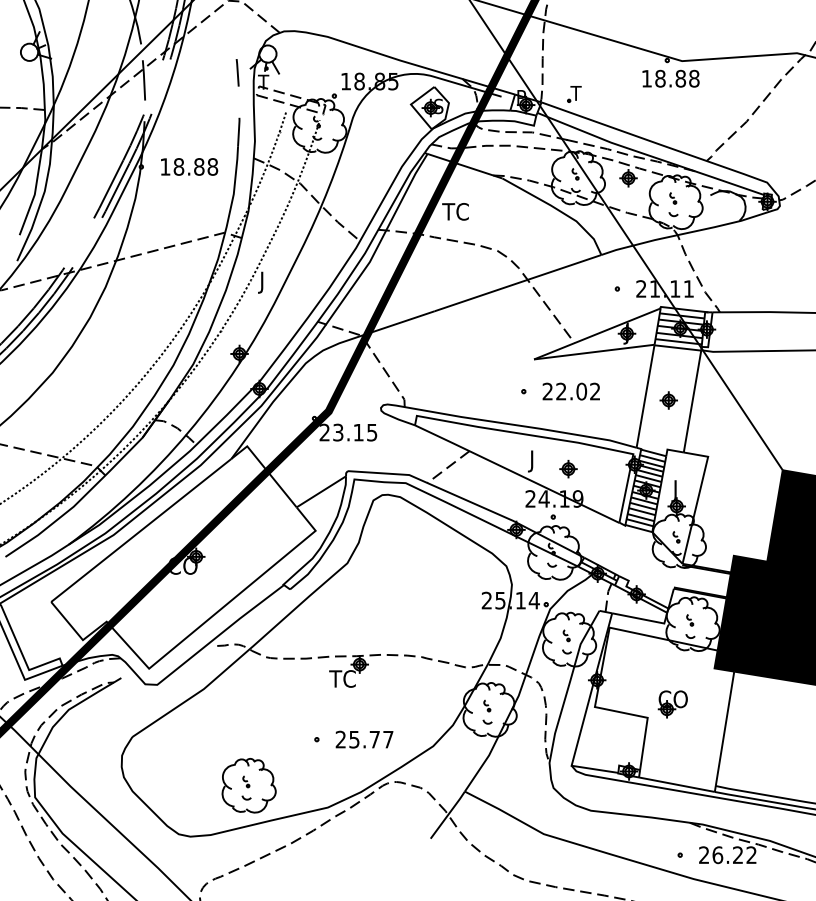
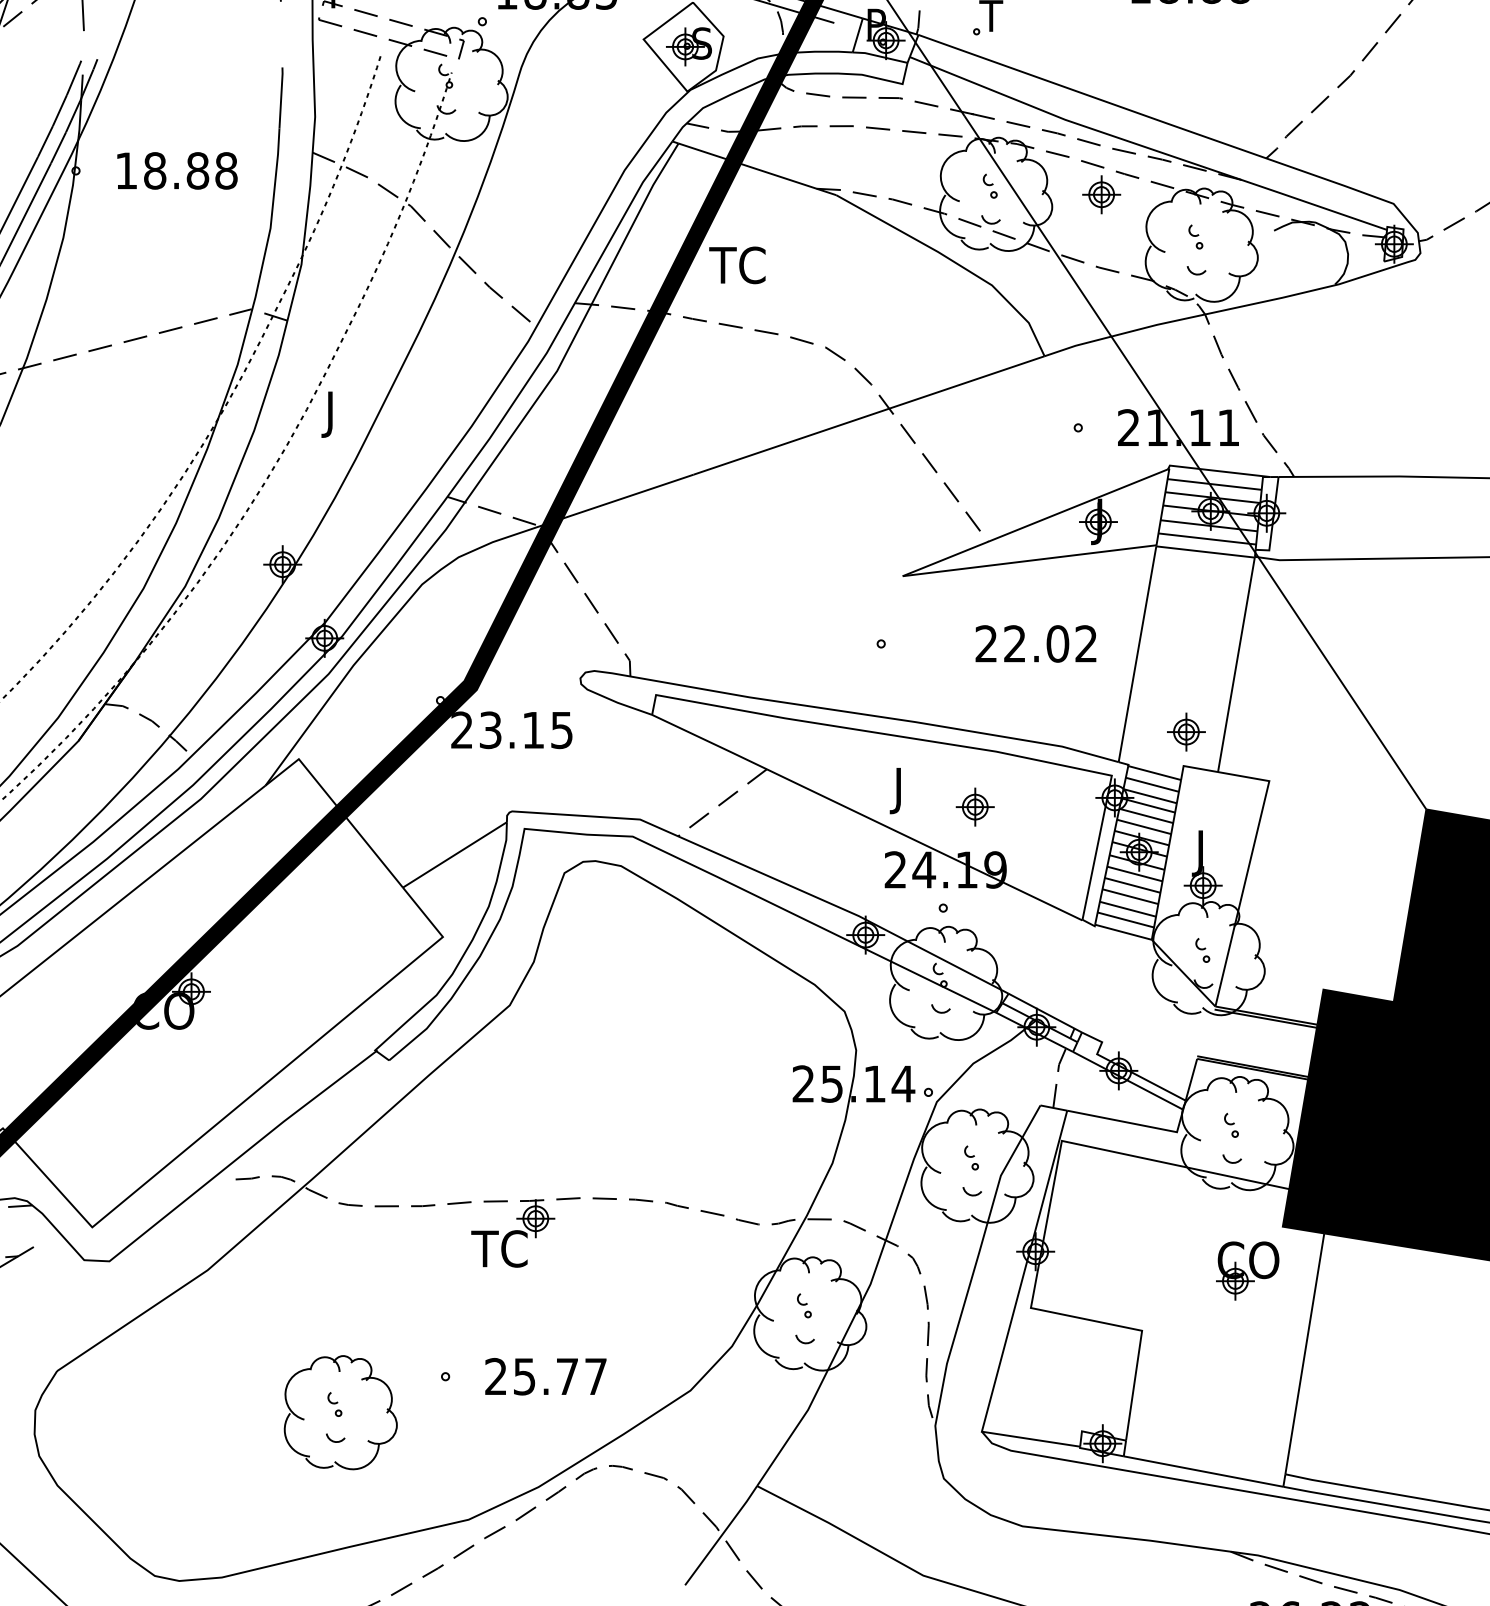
text: (570, 391) -> (1034, 643), moved
part: (668, 400) -> (1185, 732), moved
part: (672, 704) -> (1246, 1271), moved
part: (248, 785) -> (339, 1412), moved

